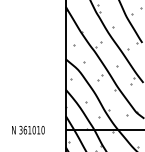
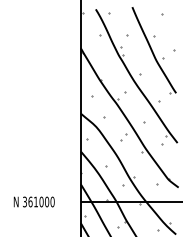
text: (39, 129) -> (47, 201), 361010 -> 361000

